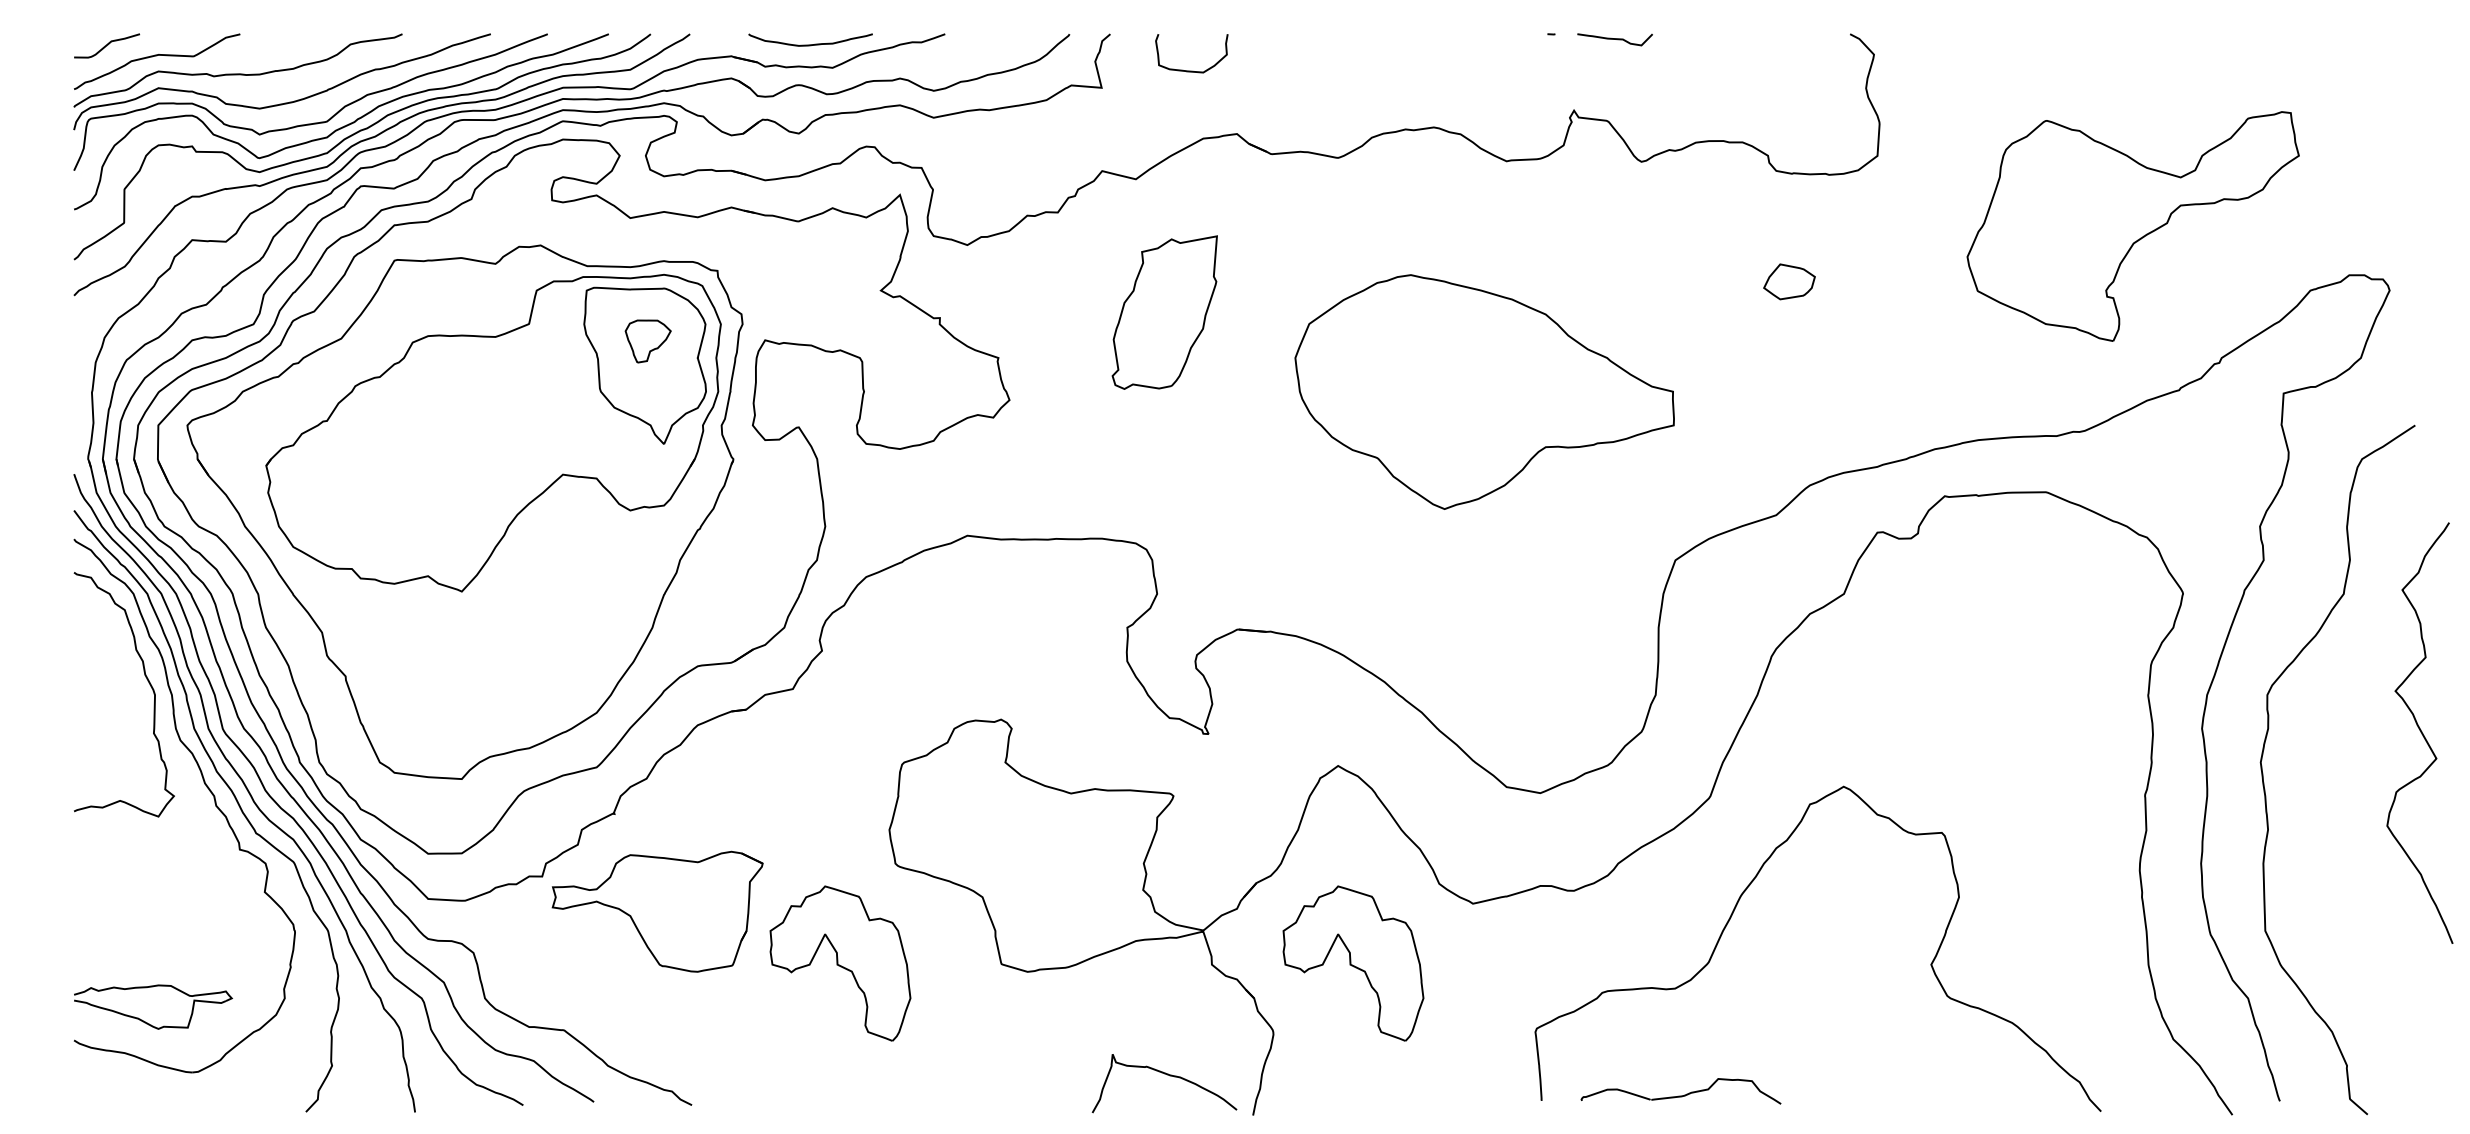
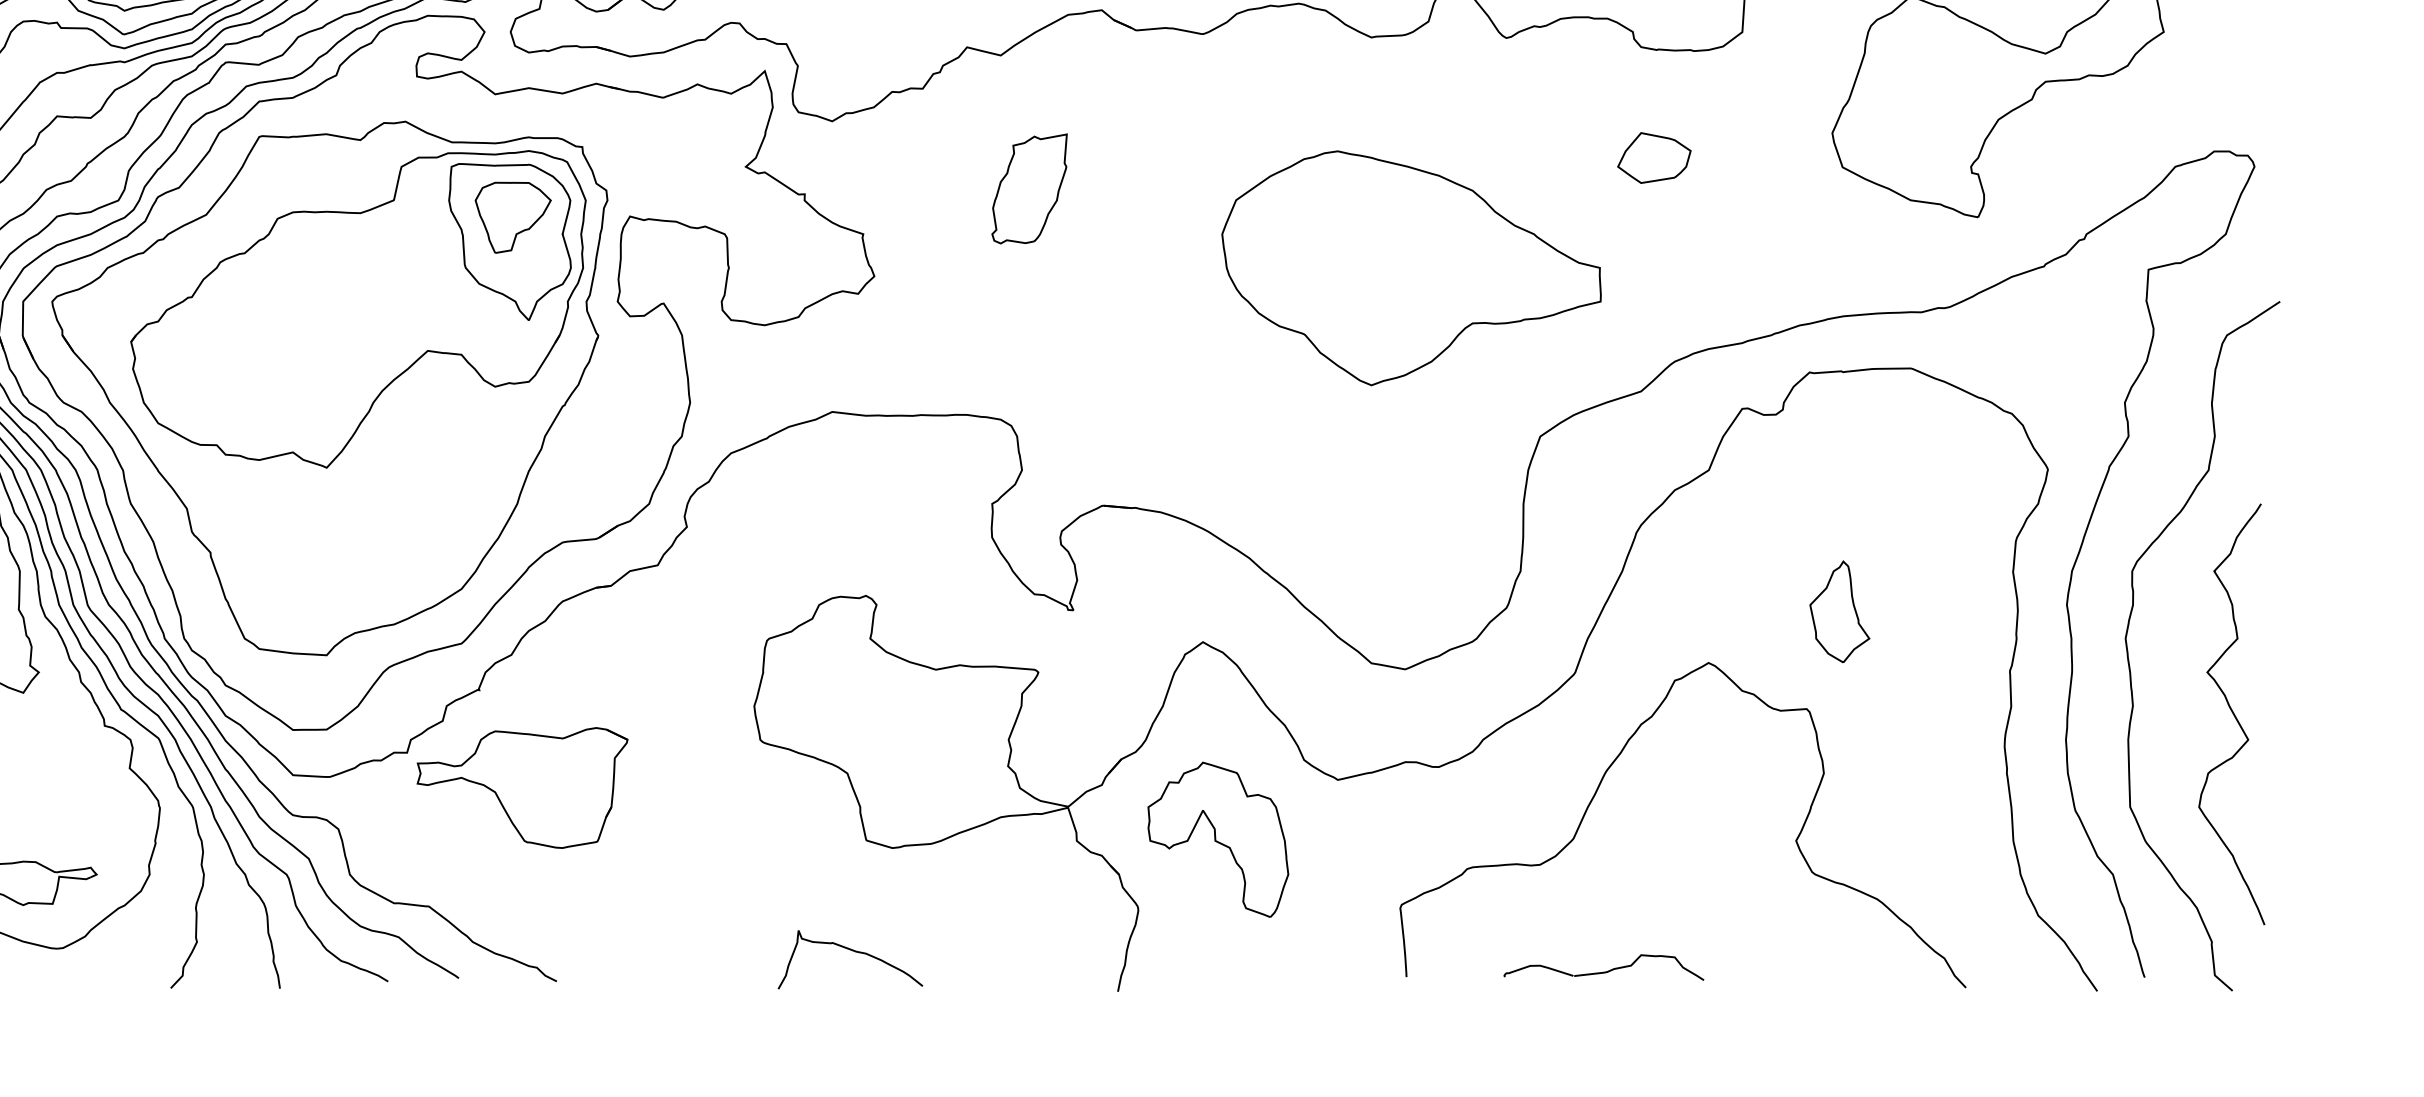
part: (1789, 281) -> (1654, 157), size x1.43
part: (1164, 312) -> (1029, 188), size x0.71
part: (647, 341) -> (512, 217), size x1.67
part: (1484, 391) -> (1411, 267), moved
curve: (2420, 732) -> (2232, 713), moved
part: (1974, 735) -> (1839, 611), added
part: (840, 963) -> (705, 839), removed
curve: (1167, 1075) -> (853, 951), moved
part: (1680, 1091) -> (1603, 967), moved

